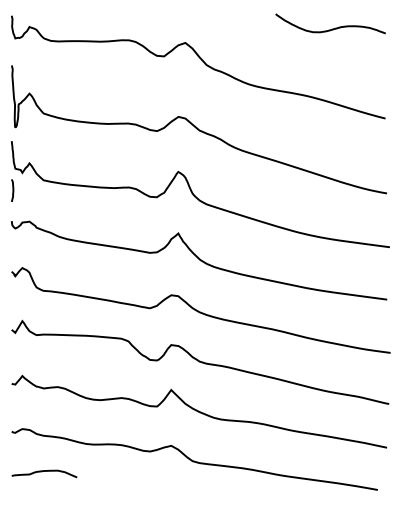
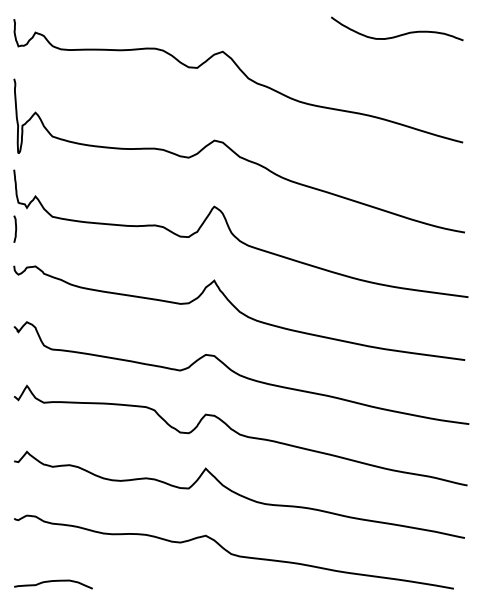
curve: (44, 471) -> (53, 581), moved

